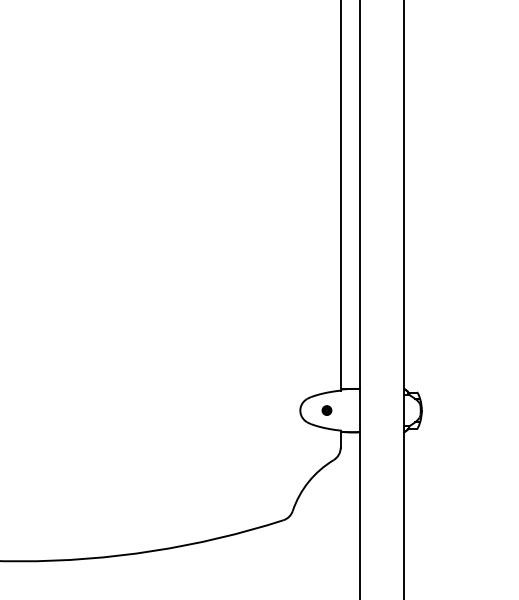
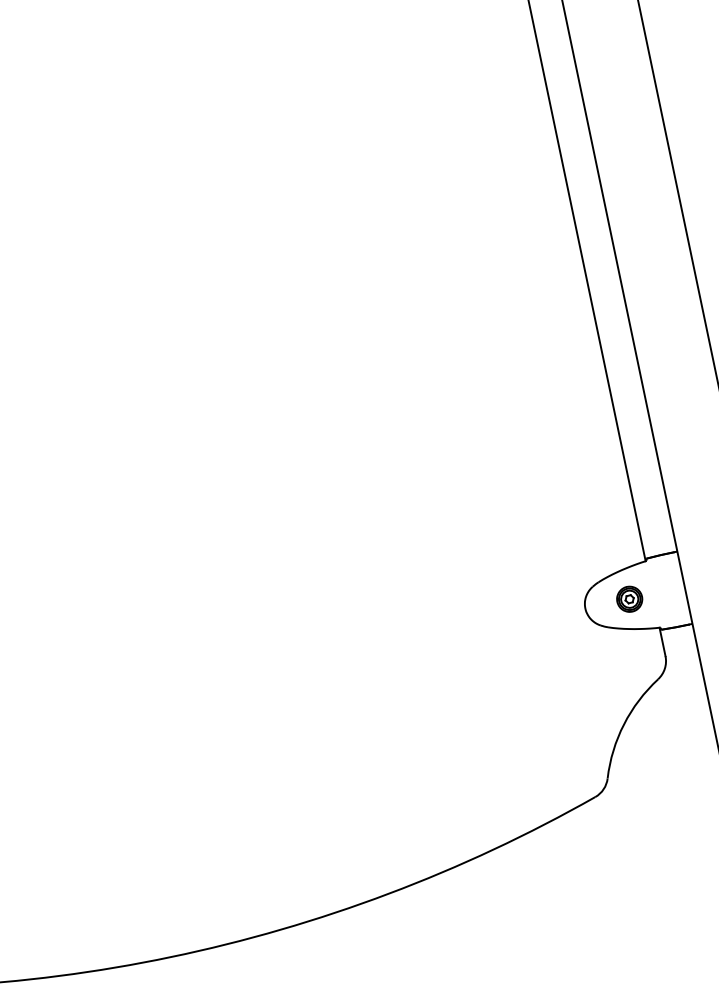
part: (326, 410) -> (628, 599), size x1.67

